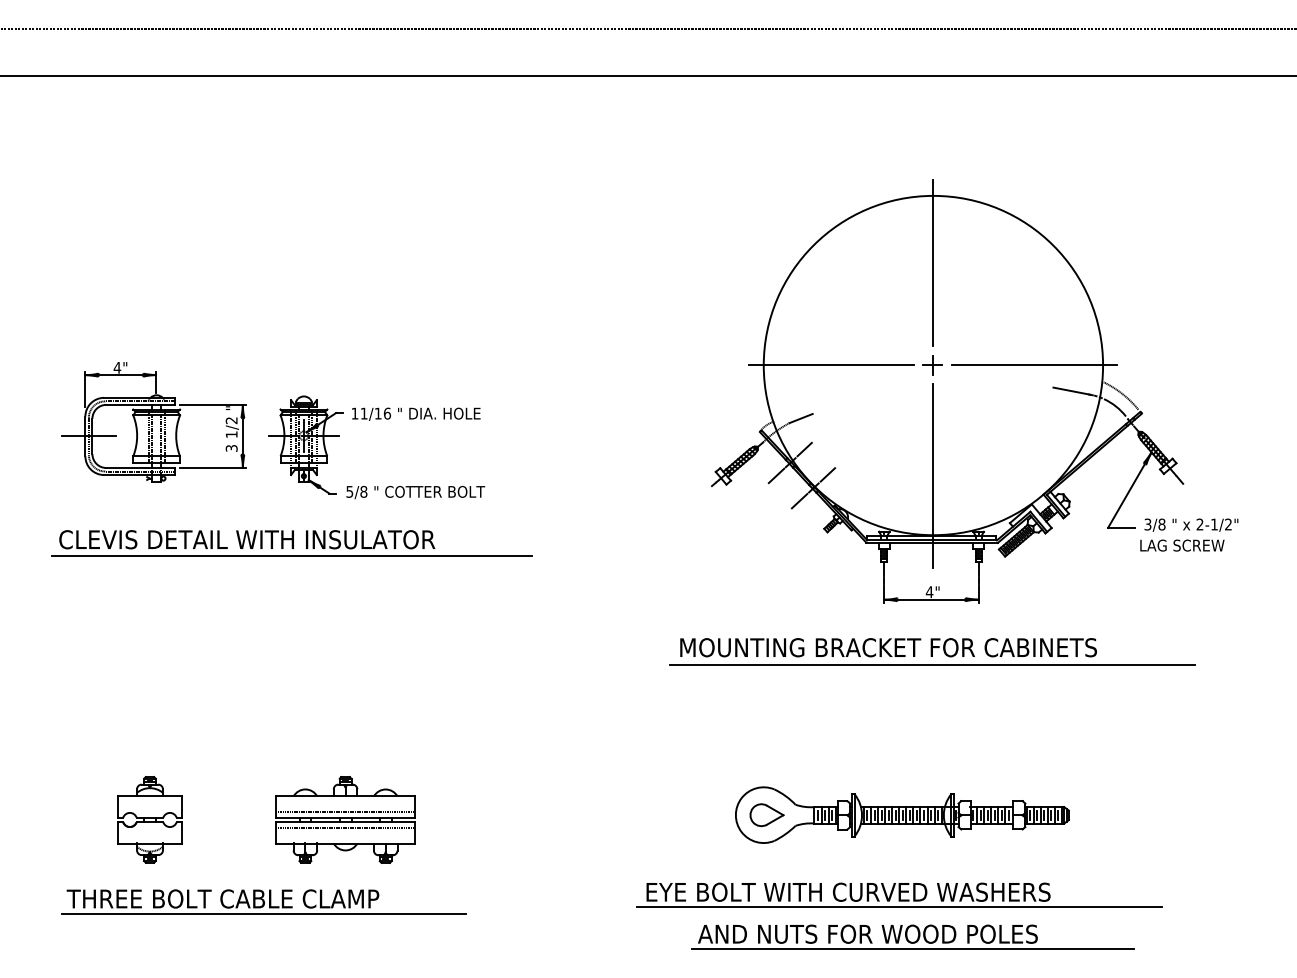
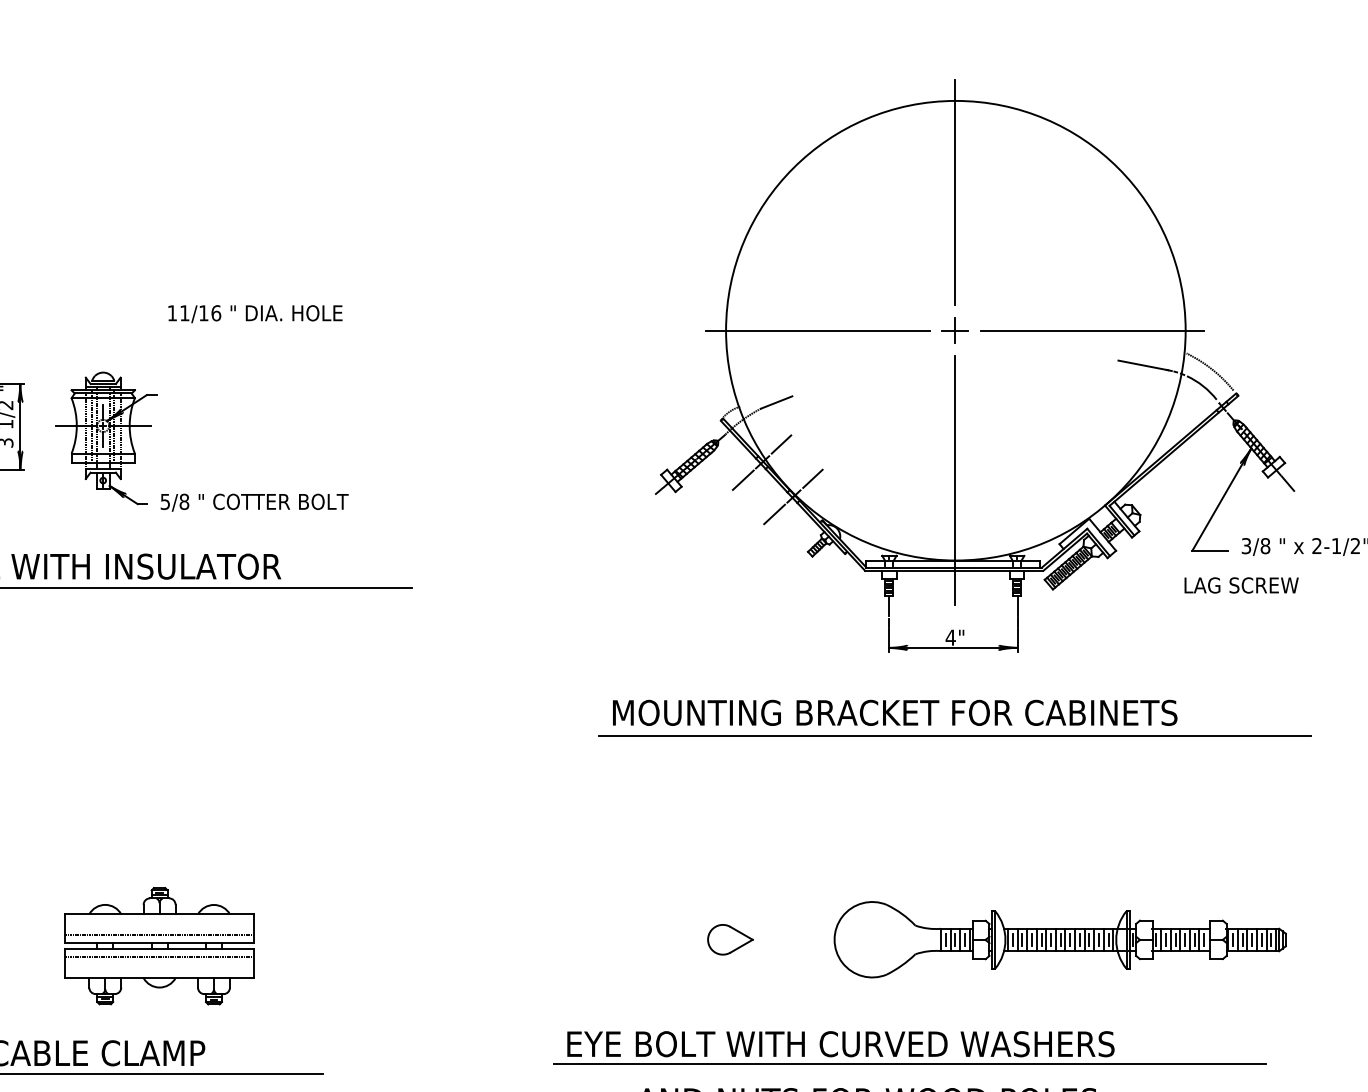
text: (416, 413) -> (255, 313), moved
text: (1182, 545) -> (1241, 585), moved
part: (902, 814) -> (1060, 938), moved

